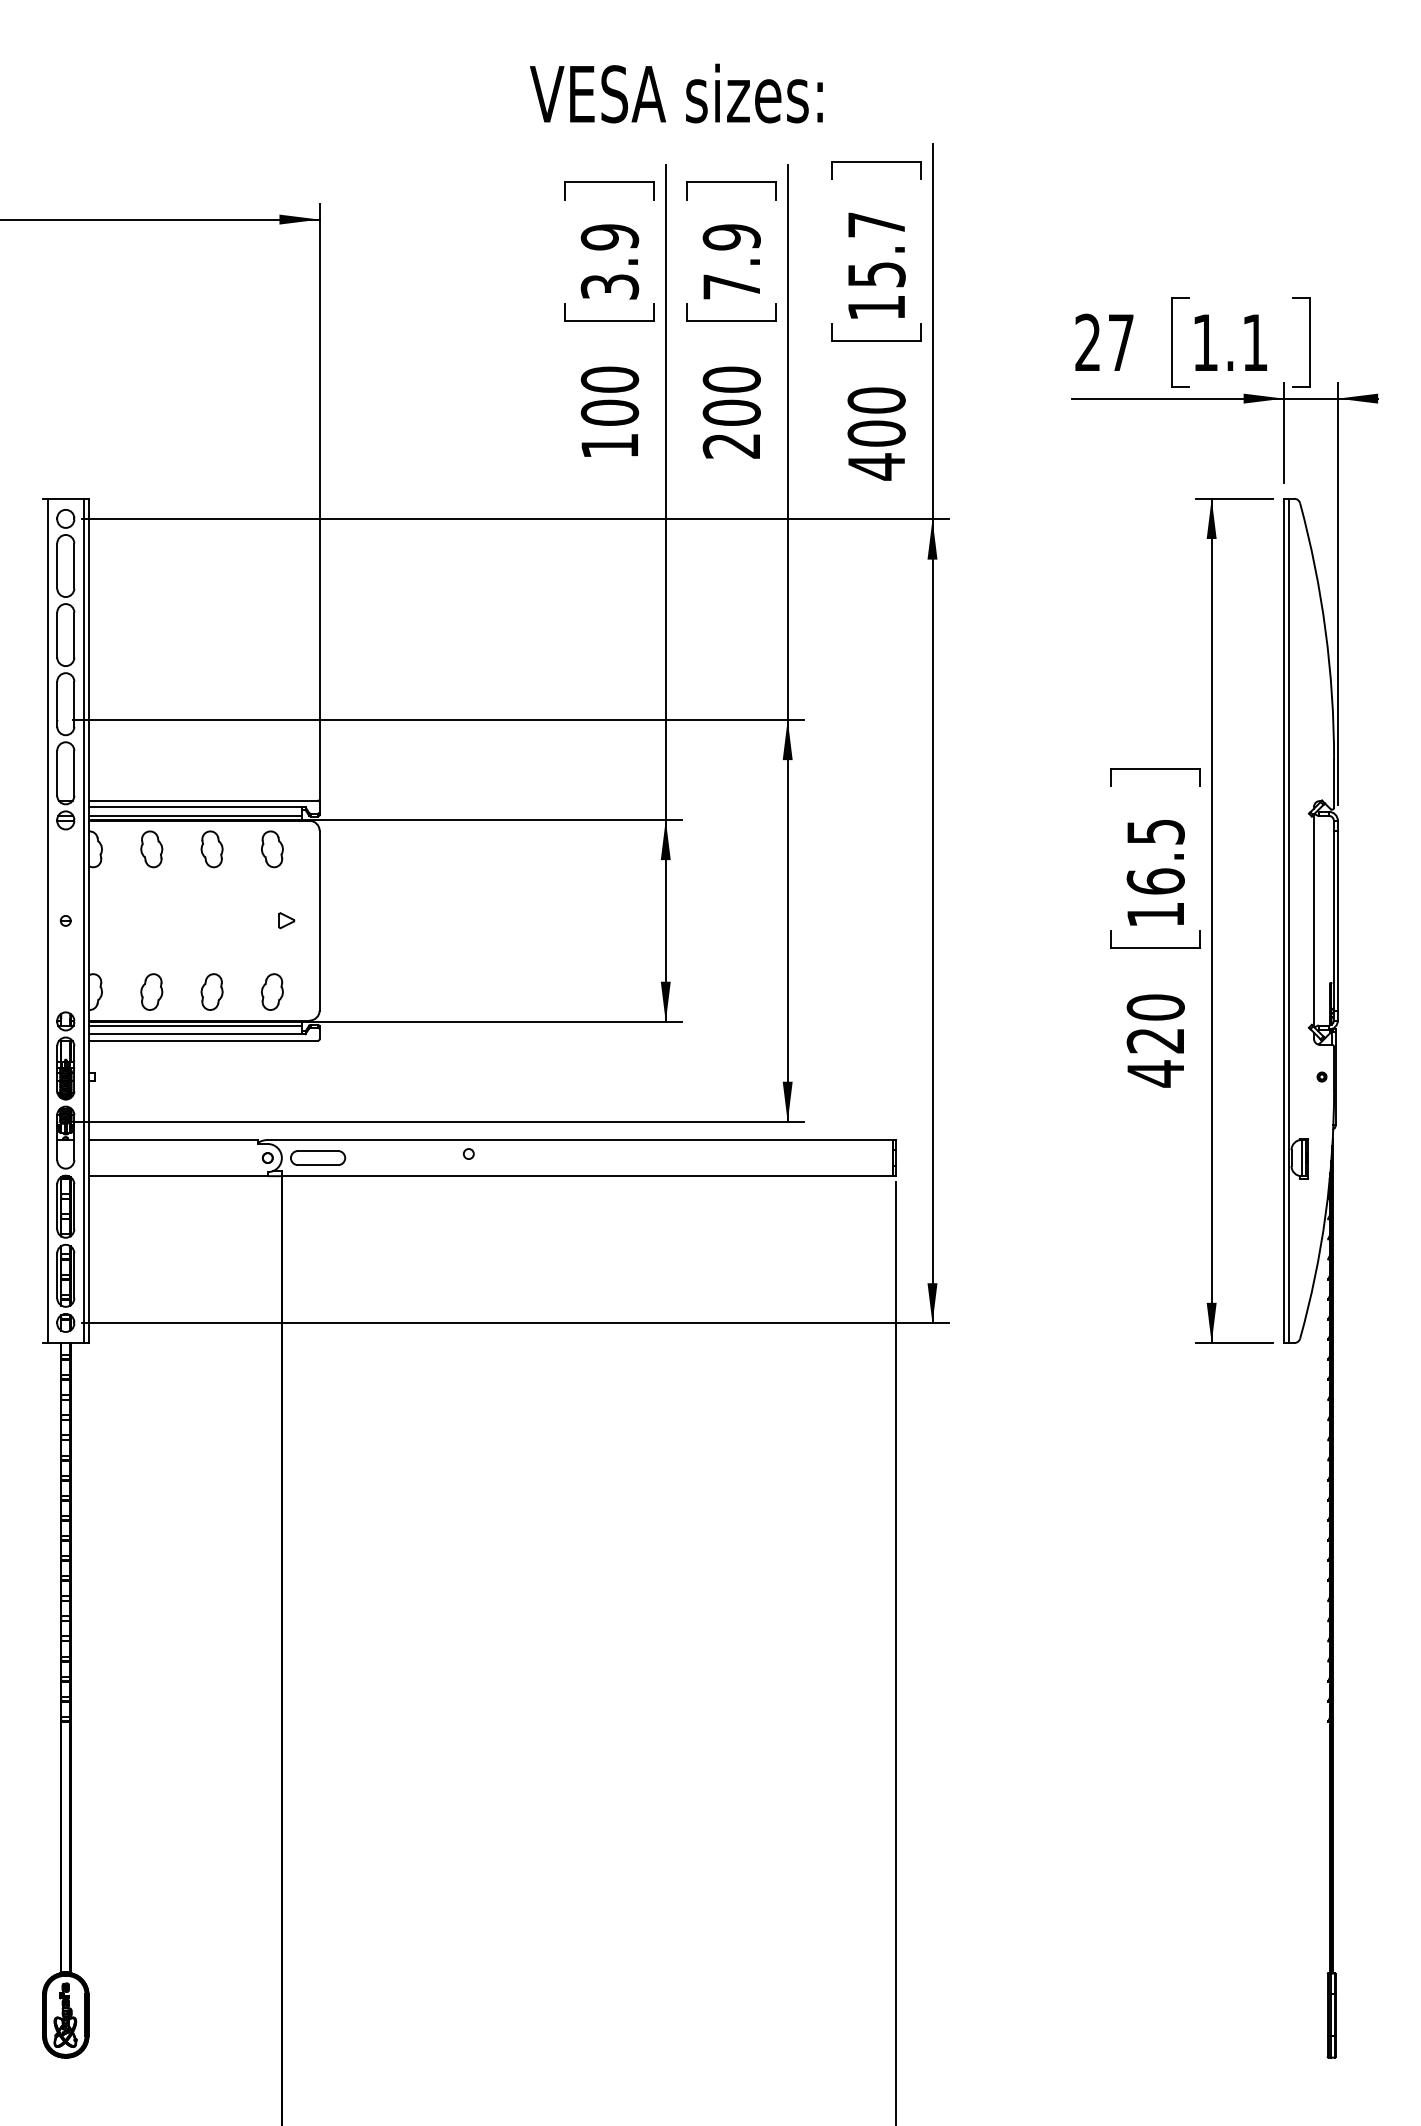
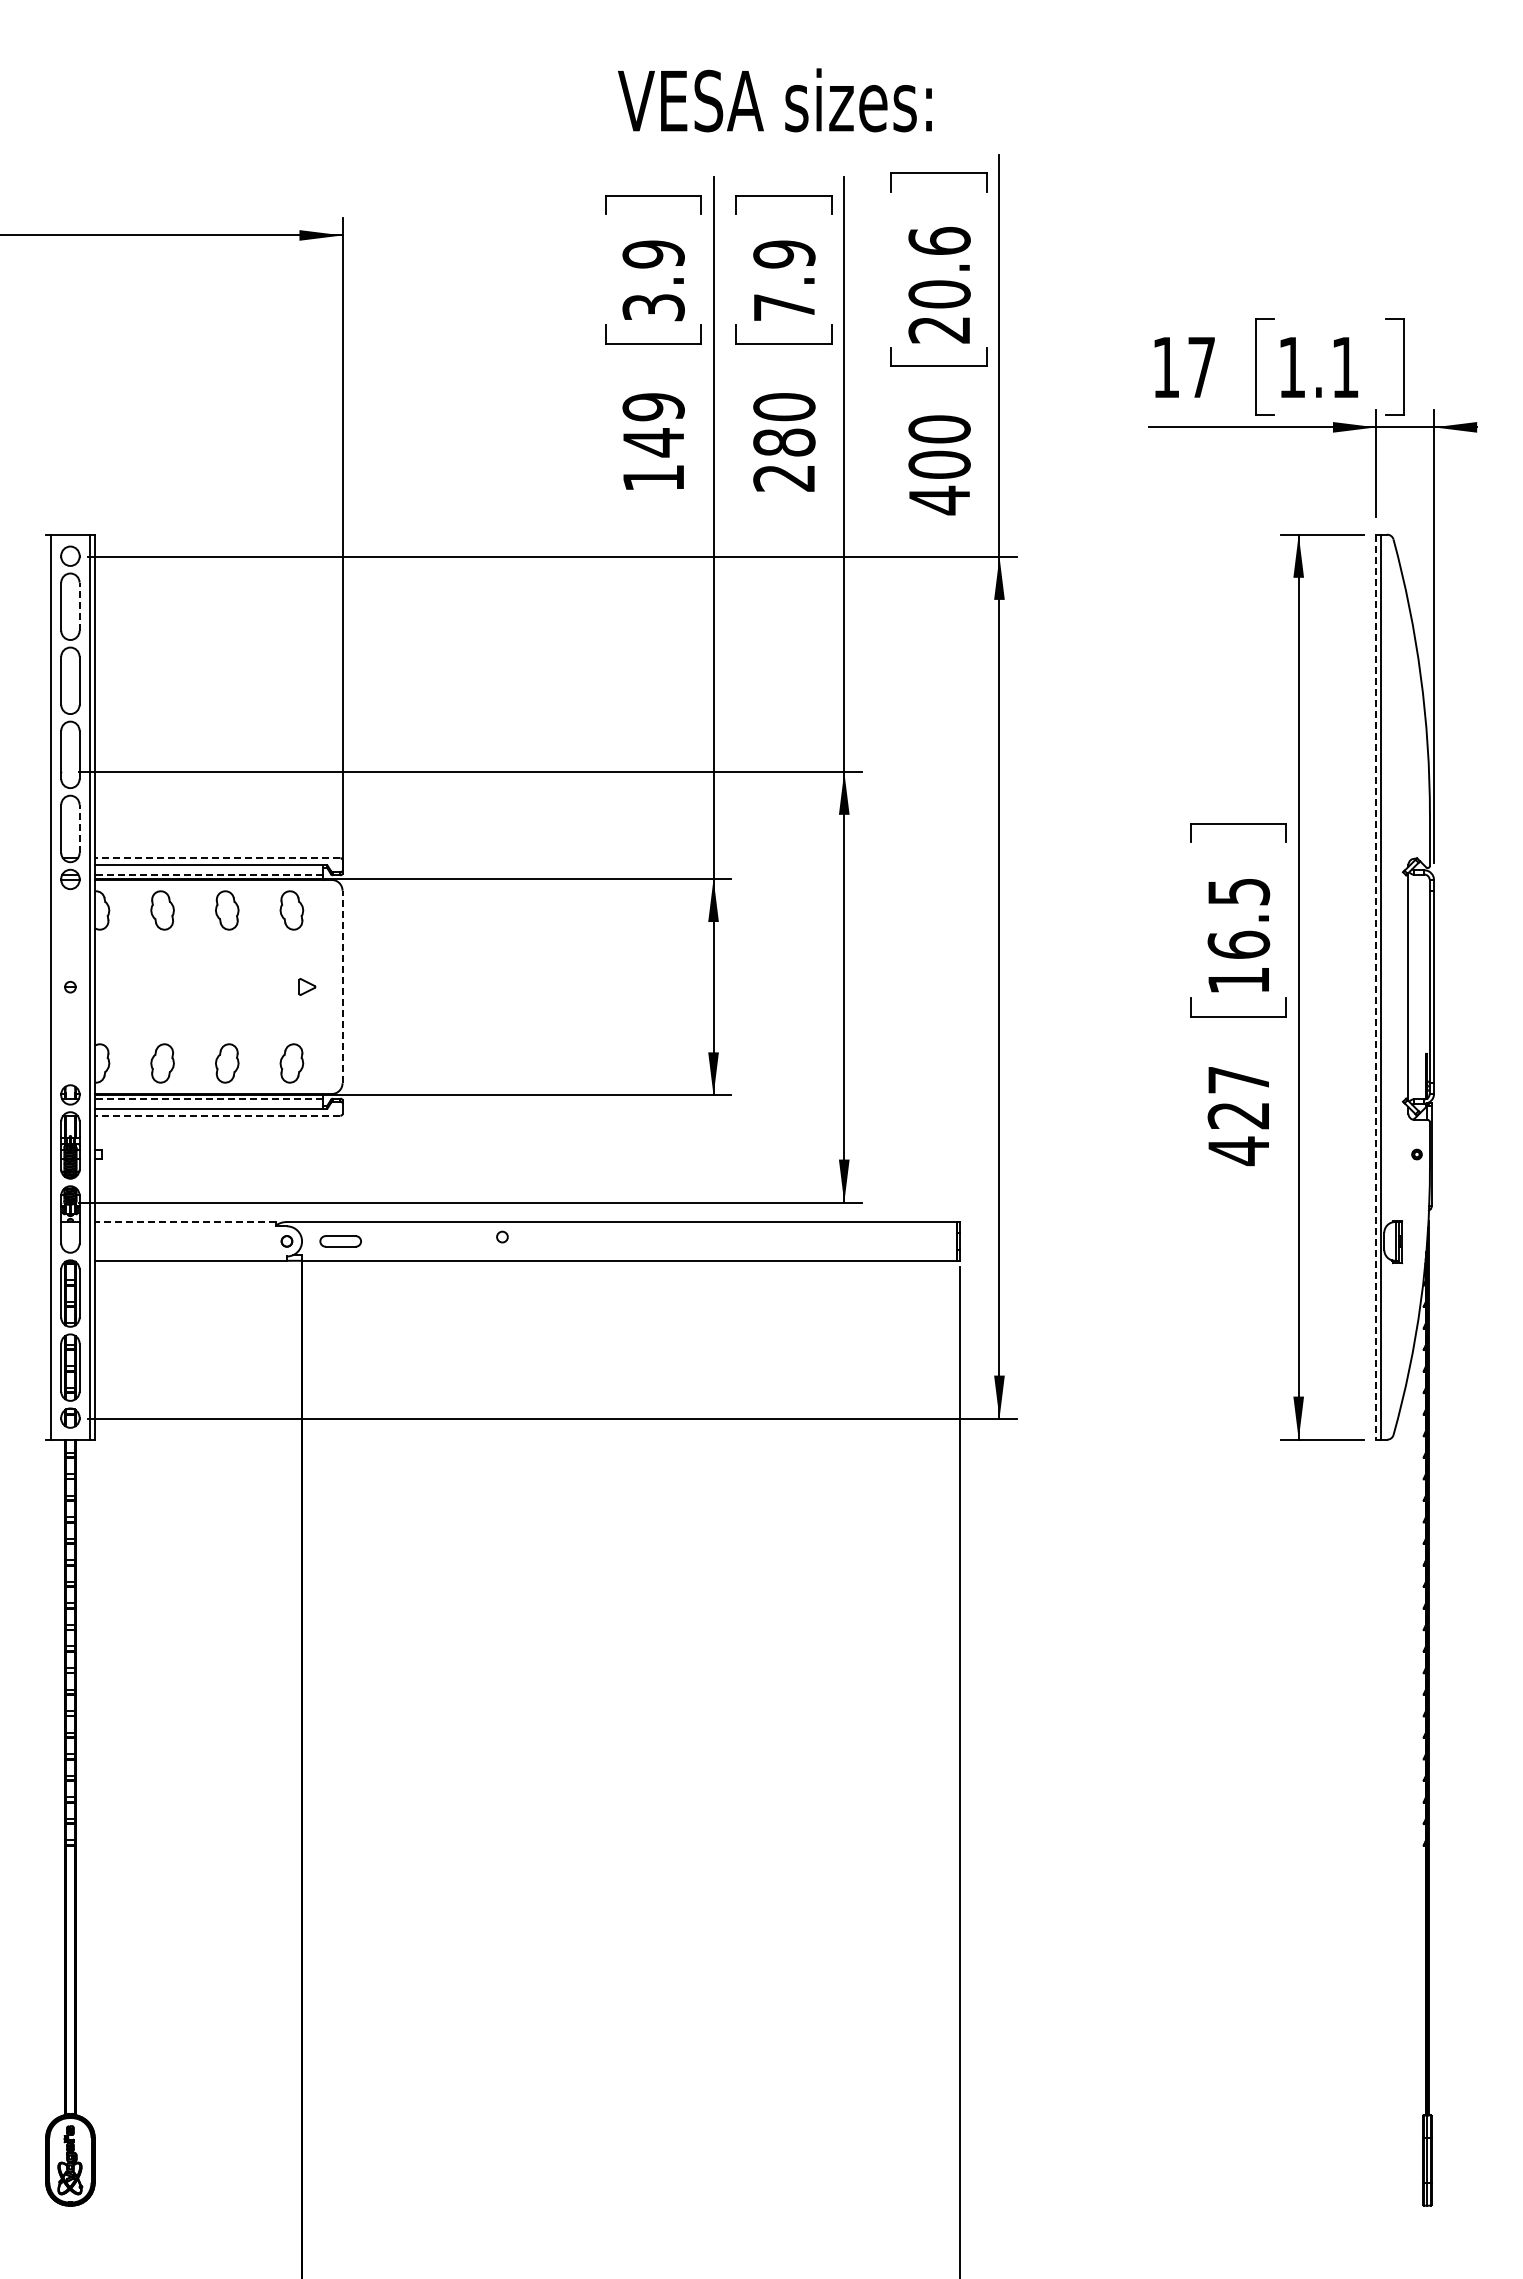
text: (675, 93) -> (774, 100), moved
text: (876, 265) -> (939, 284), 15.7 -> 20.6
text: (1087, 341) -> (1165, 366), 27 -> 17
text: (609, 396) -> (653, 425), 100 -> 149
text: (731, 412) -> (784, 442), 200 -> 280
line: (74, 565) -> (79, 606), solid -> dashed
line: (74, 772) -> (79, 828), solid -> dashed
line: (203, 800) -> (217, 858), solid -> dashed
line: (195, 815) -> (209, 874), solid -> dashed
line: (319, 920) -> (342, 986), solid -> dashed
line: (1284, 921) -> (1376, 987), solid -> dashed
text: (1155, 1007) -> (1238, 1080), 420 -> 427
line: (195, 1025) -> (209, 1099), solid -> dashed
line: (203, 1040) -> (217, 1115), solid -> dashed
line: (173, 1140) -> (185, 1222), solid -> dashed
part: (317, 1158) -> (340, 1241), size x0.7

